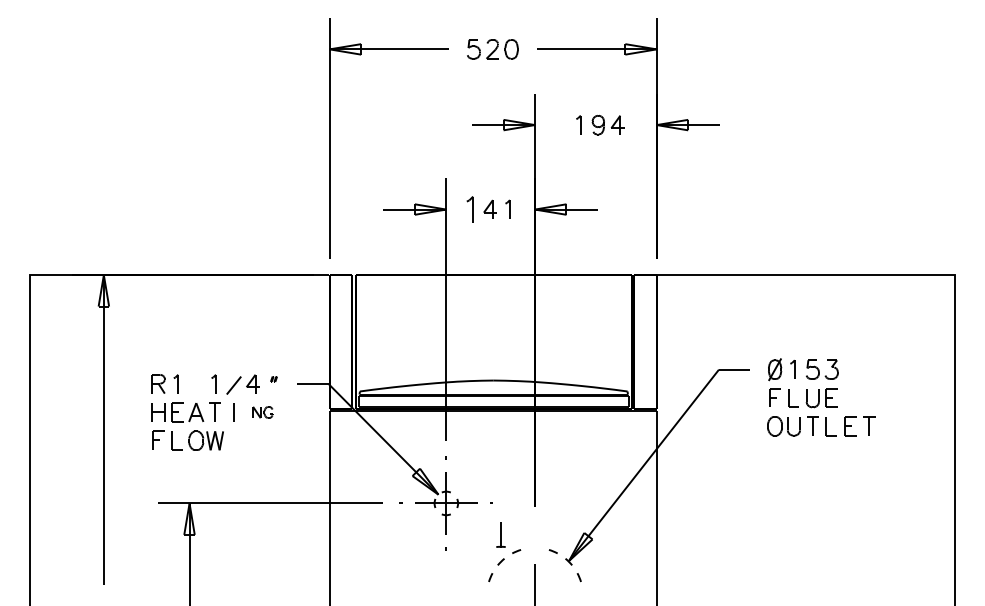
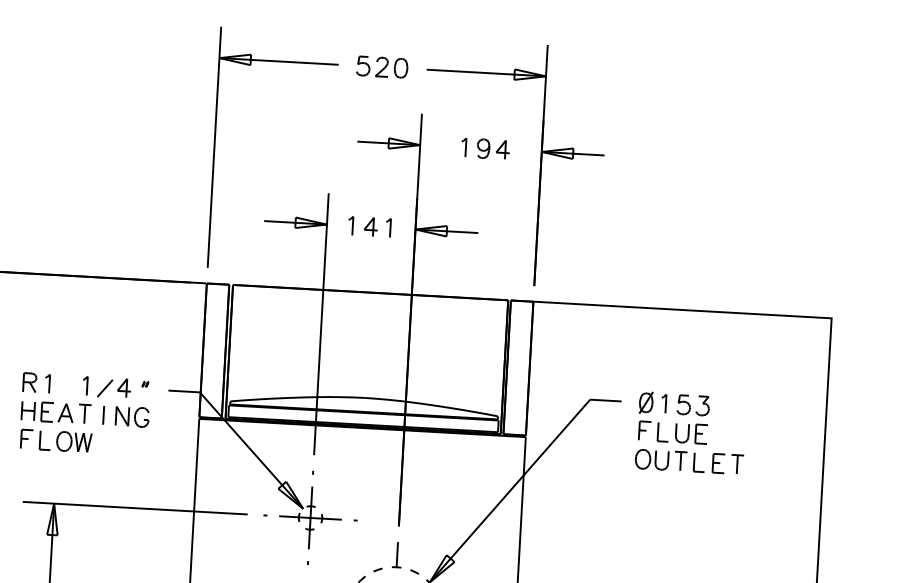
part: (469, 208) -> (350, 224), size x0.71
part: (262, 412) -> (132, 416), size x1.67
part: (500, 534) -> (396, 554), moved

